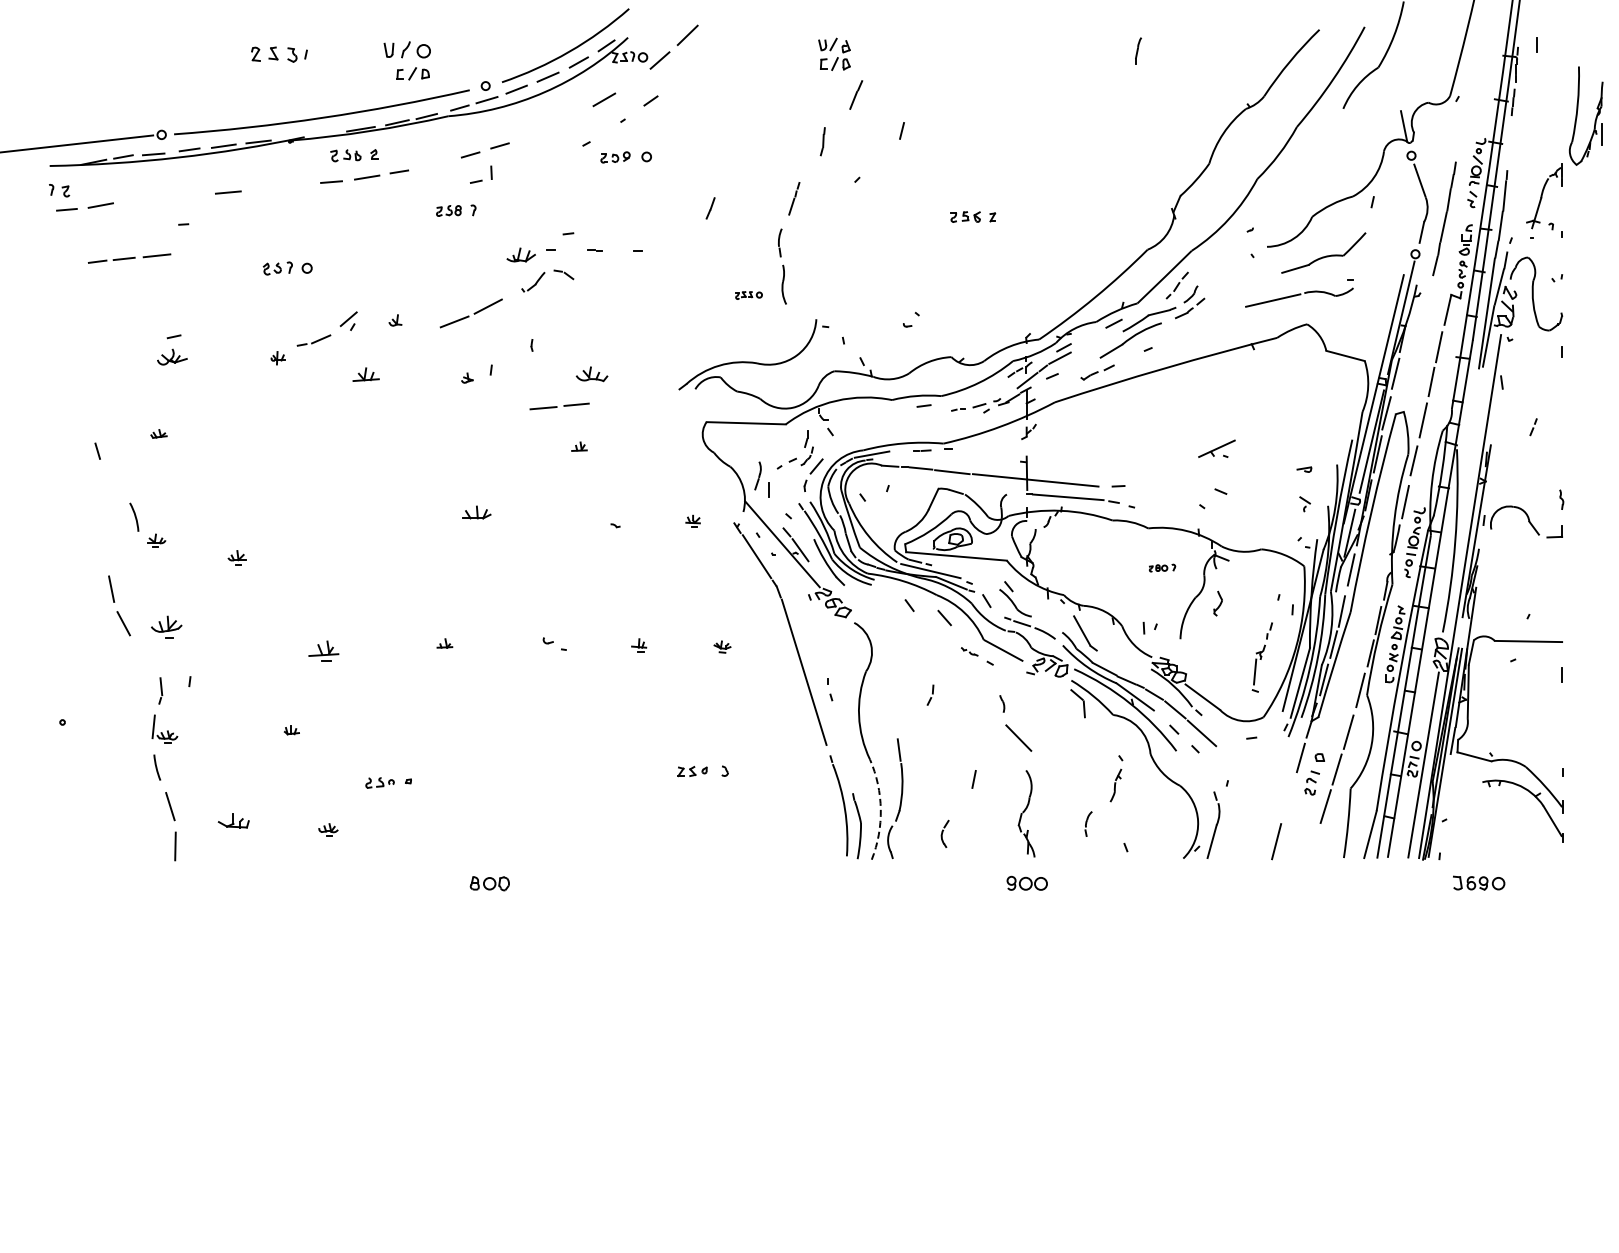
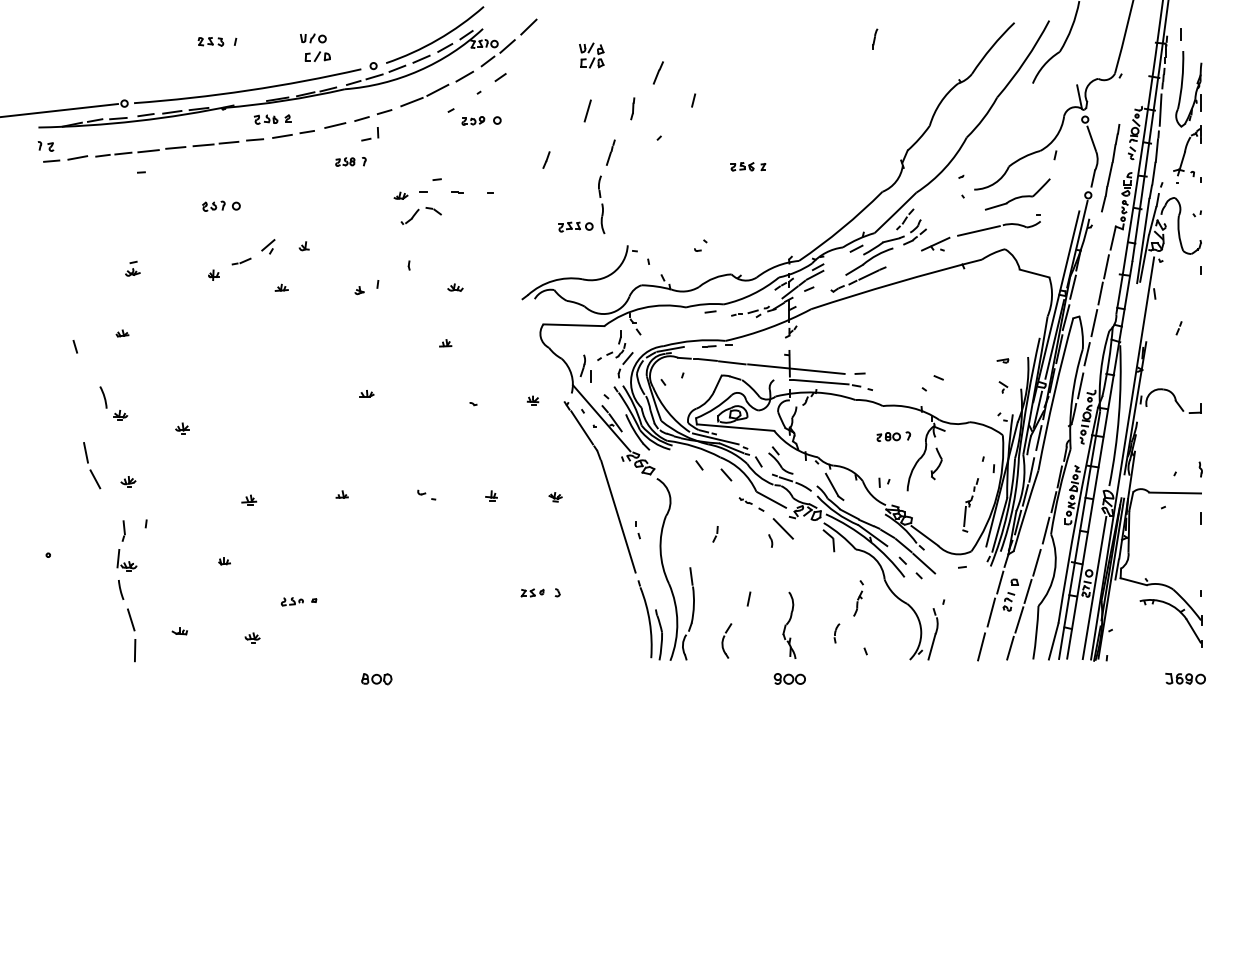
part: (407, 49) -> (313, 37), size x0.71
part: (834, 53) -> (591, 54), moved
part: (273, 54) -> (210, 41), size x0.71
line: (634, 79) -> (487, 61), added
part: (1577, 115) -> (1182, 88), moved
line: (1509, 143) -> (1160, 110), added
line: (764, 144) -> (587, 110), added
line: (435, 163) -> (335, 125), added
part: (520, 254) -> (400, 195), size x0.62
part: (129, 258) -> (127, 153), moved
part: (748, 295) -> (575, 227), size x1.67
part: (470, 313) -> (424, 95), moved
part: (313, 339) -> (241, 260), size x0.71
part: (172, 349) -> (132, 268), size x0.62
line: (1129, 357) -> (868, 274), added
part: (366, 374) -> (281, 287), size x0.62
part: (591, 374) -> (454, 287), size x0.62
line: (557, 406) -> (214, 144), moved
part: (1216, 448) -> (935, 243), moved
part: (1561, 499) -> (1200, 469), moved
part: (477, 511) -> (367, 393), size x0.62
part: (1162, 567) -> (893, 436), size x1.67
part: (1217, 603) -> (936, 463), size x1.67
part: (166, 626) -> (128, 481), size x0.62
part: (323, 650) -> (248, 499), size x0.62
line: (1018, 737) -> (783, 528), moved
line: (1289, 796) -> (991, 612), added
arc: (880, 809) -> (677, 622), dashed -> solid
part: (233, 821) -> (179, 631), size x0.62
part: (944, 833) -> (726, 640), size x1.67
line: (1313, 843) -> (1009, 648), added
part: (1479, 882) -> (1185, 678), moved

